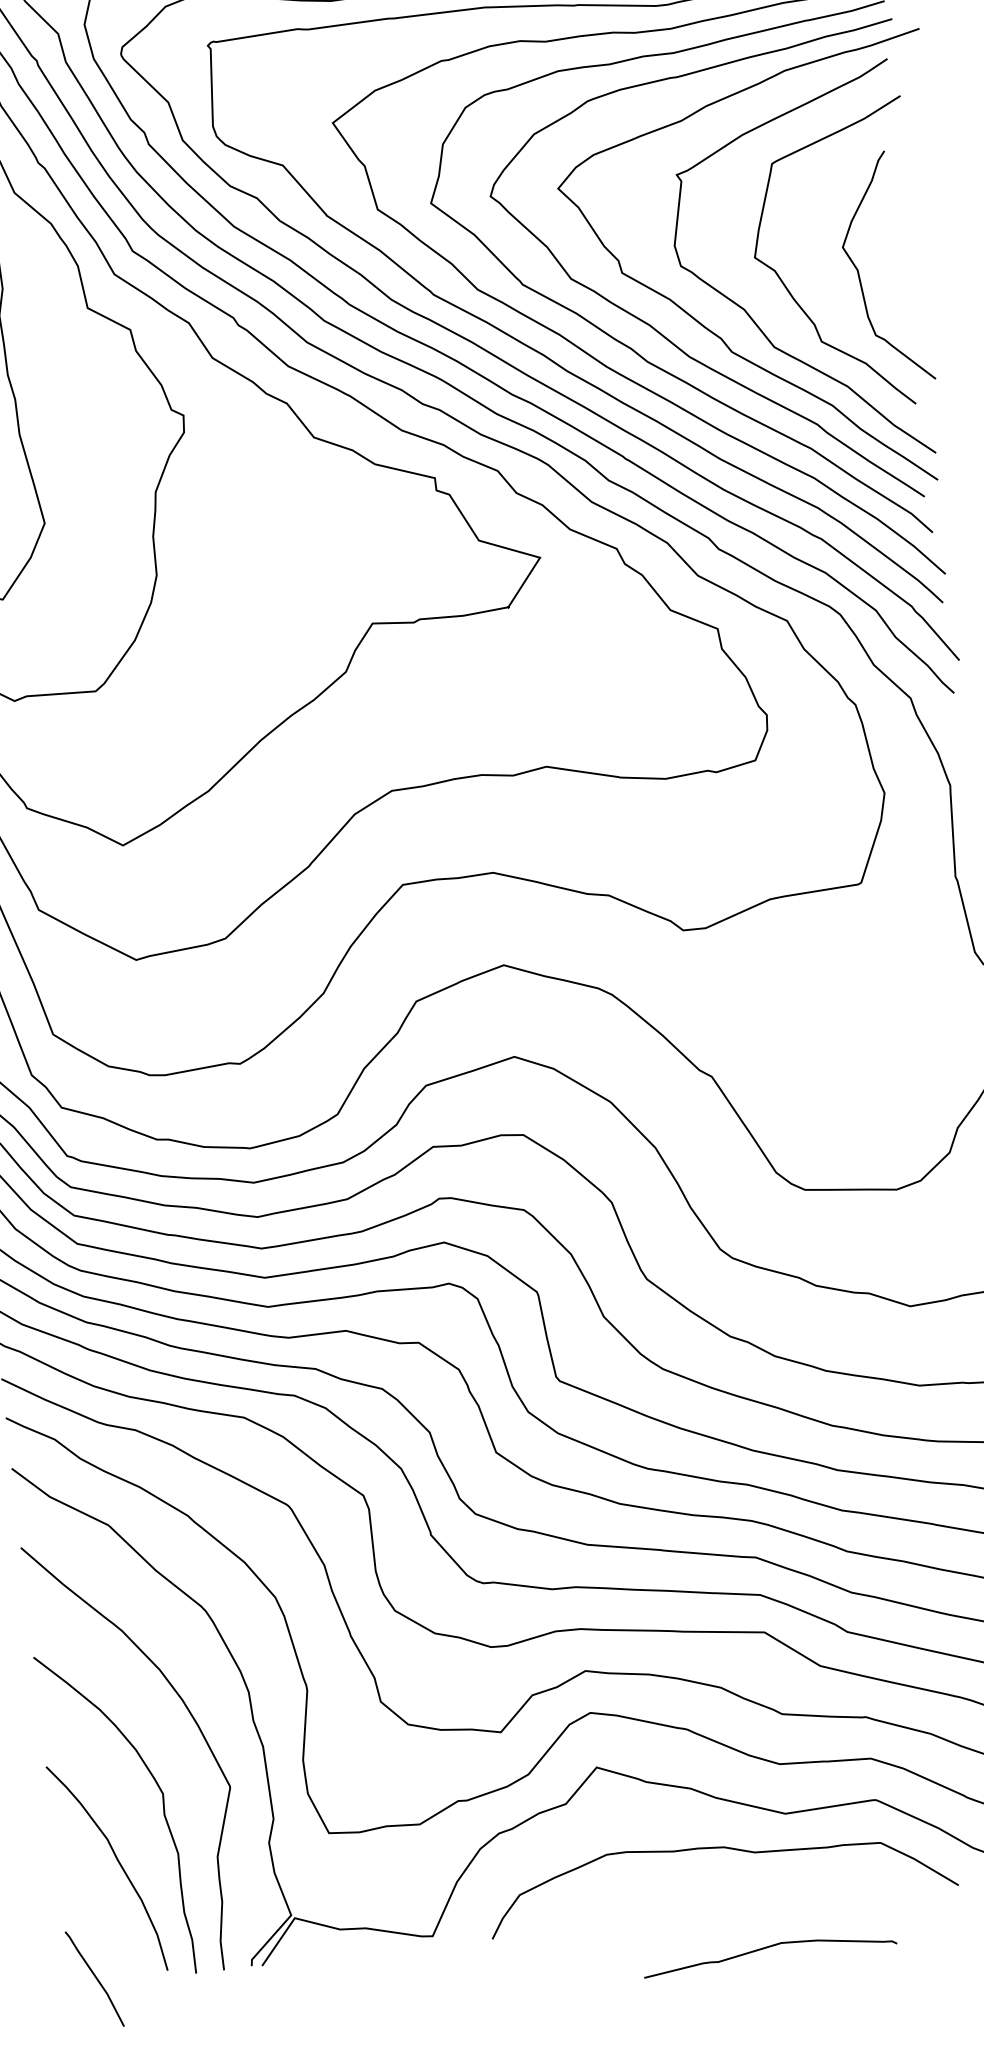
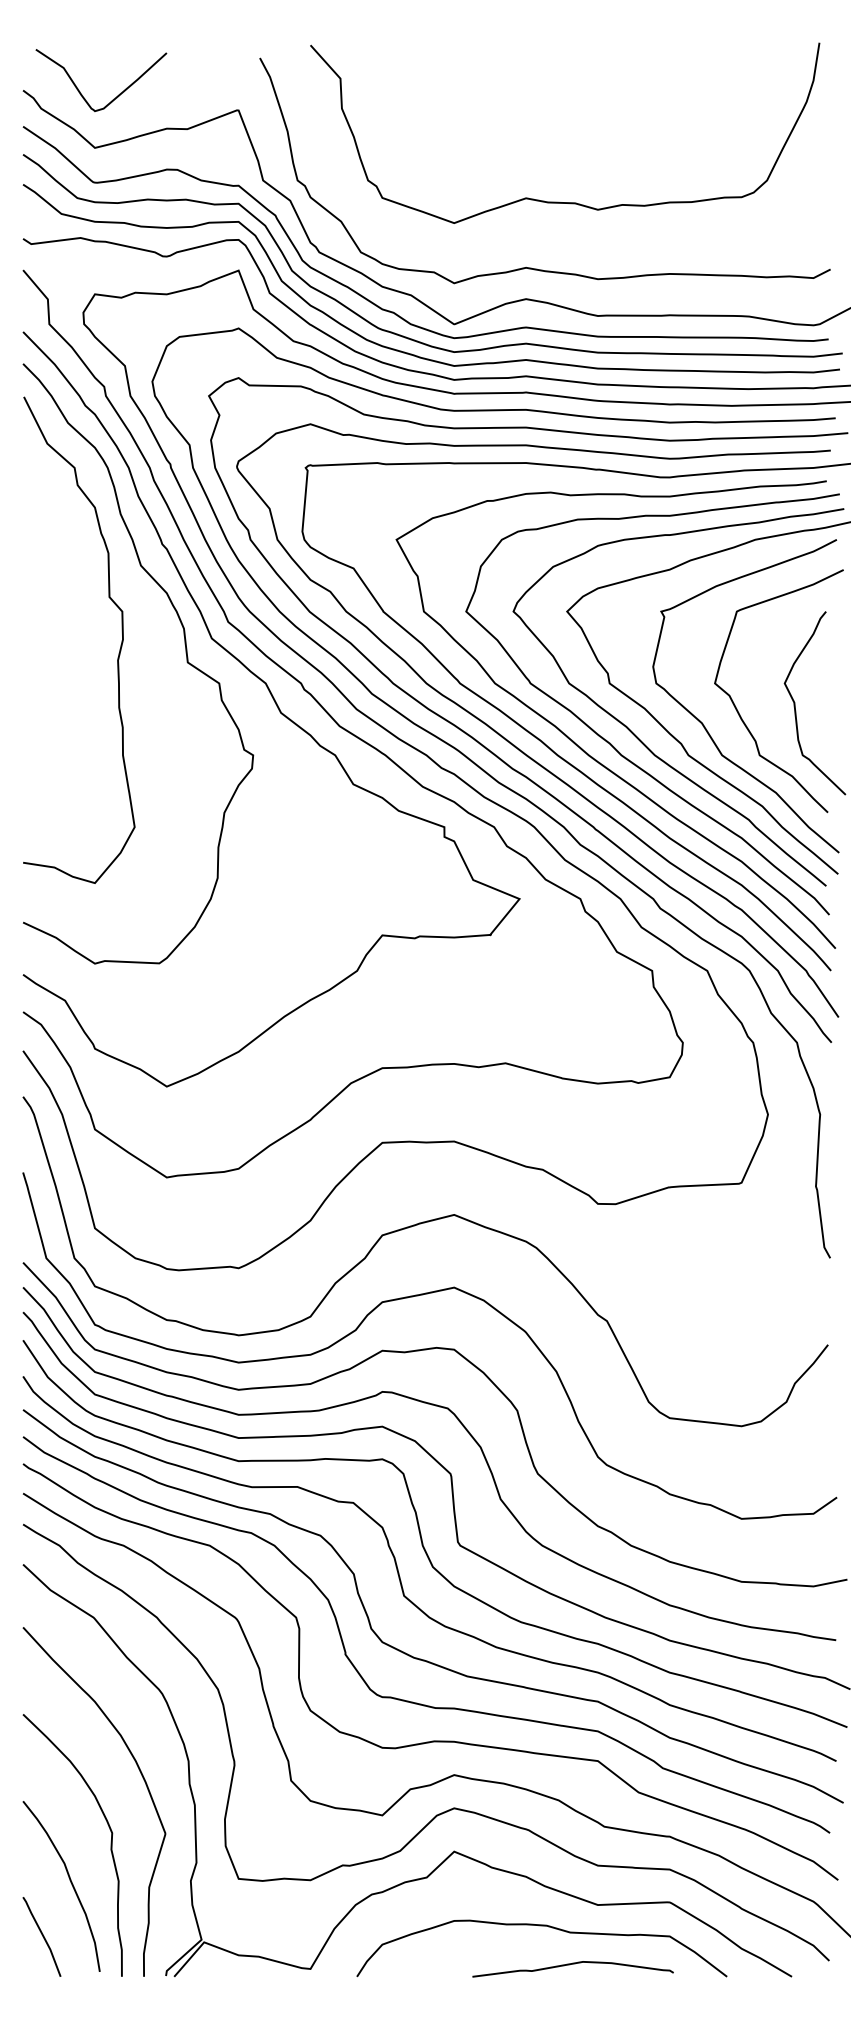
curve: (768, 1947) -> (572, 1964), moved
curve: (95, 1978) -> (42, 1936), moved

